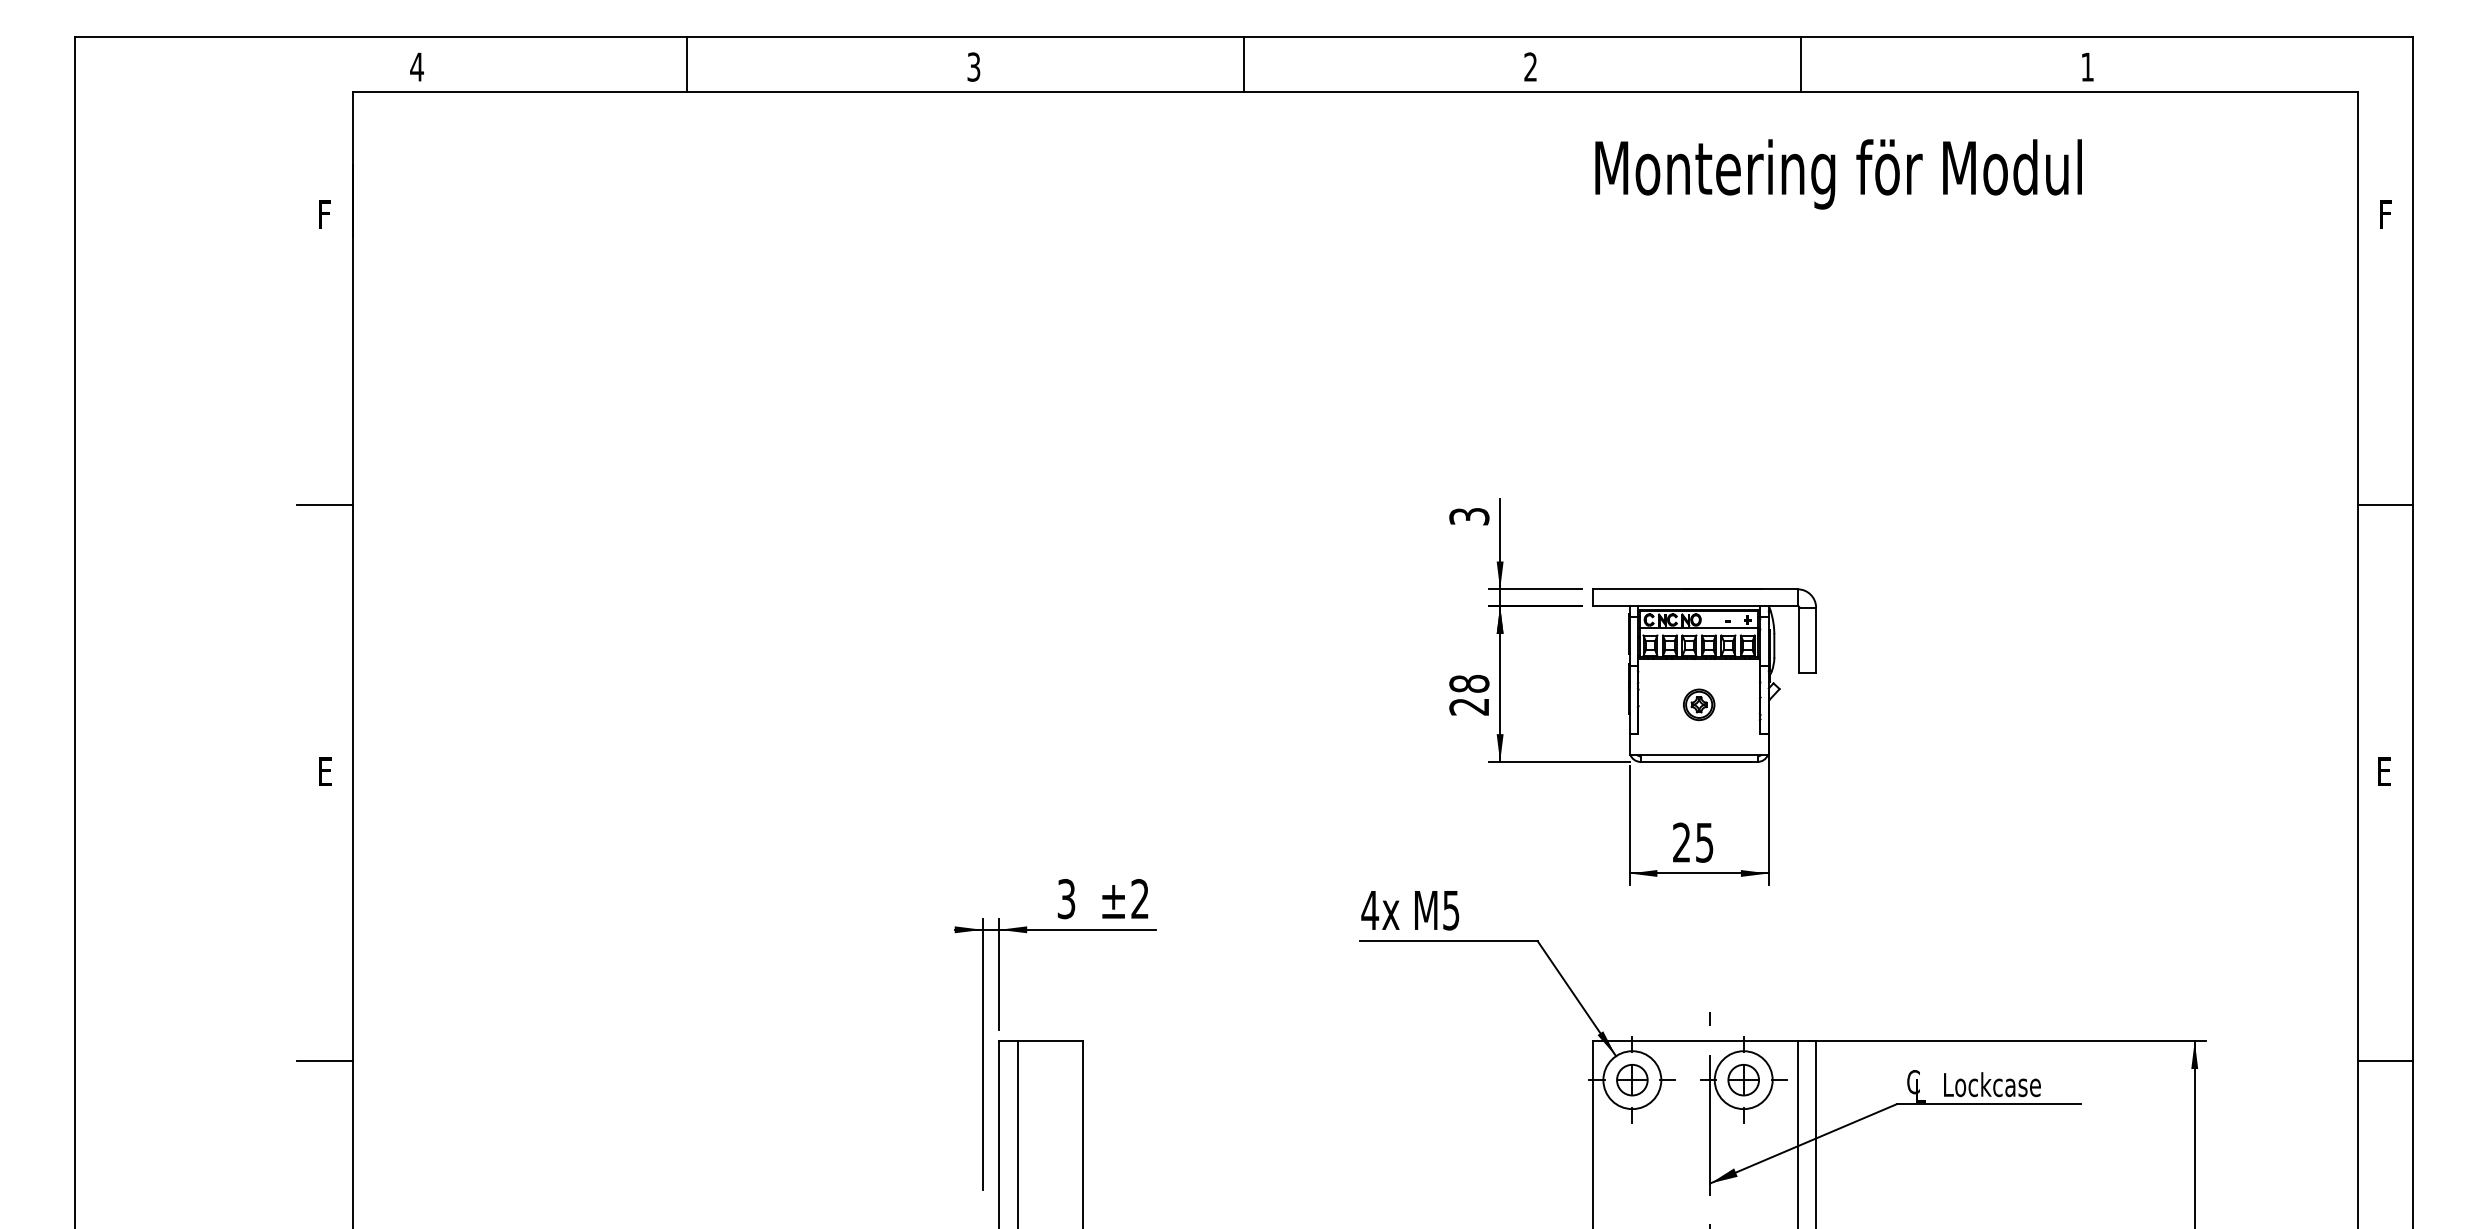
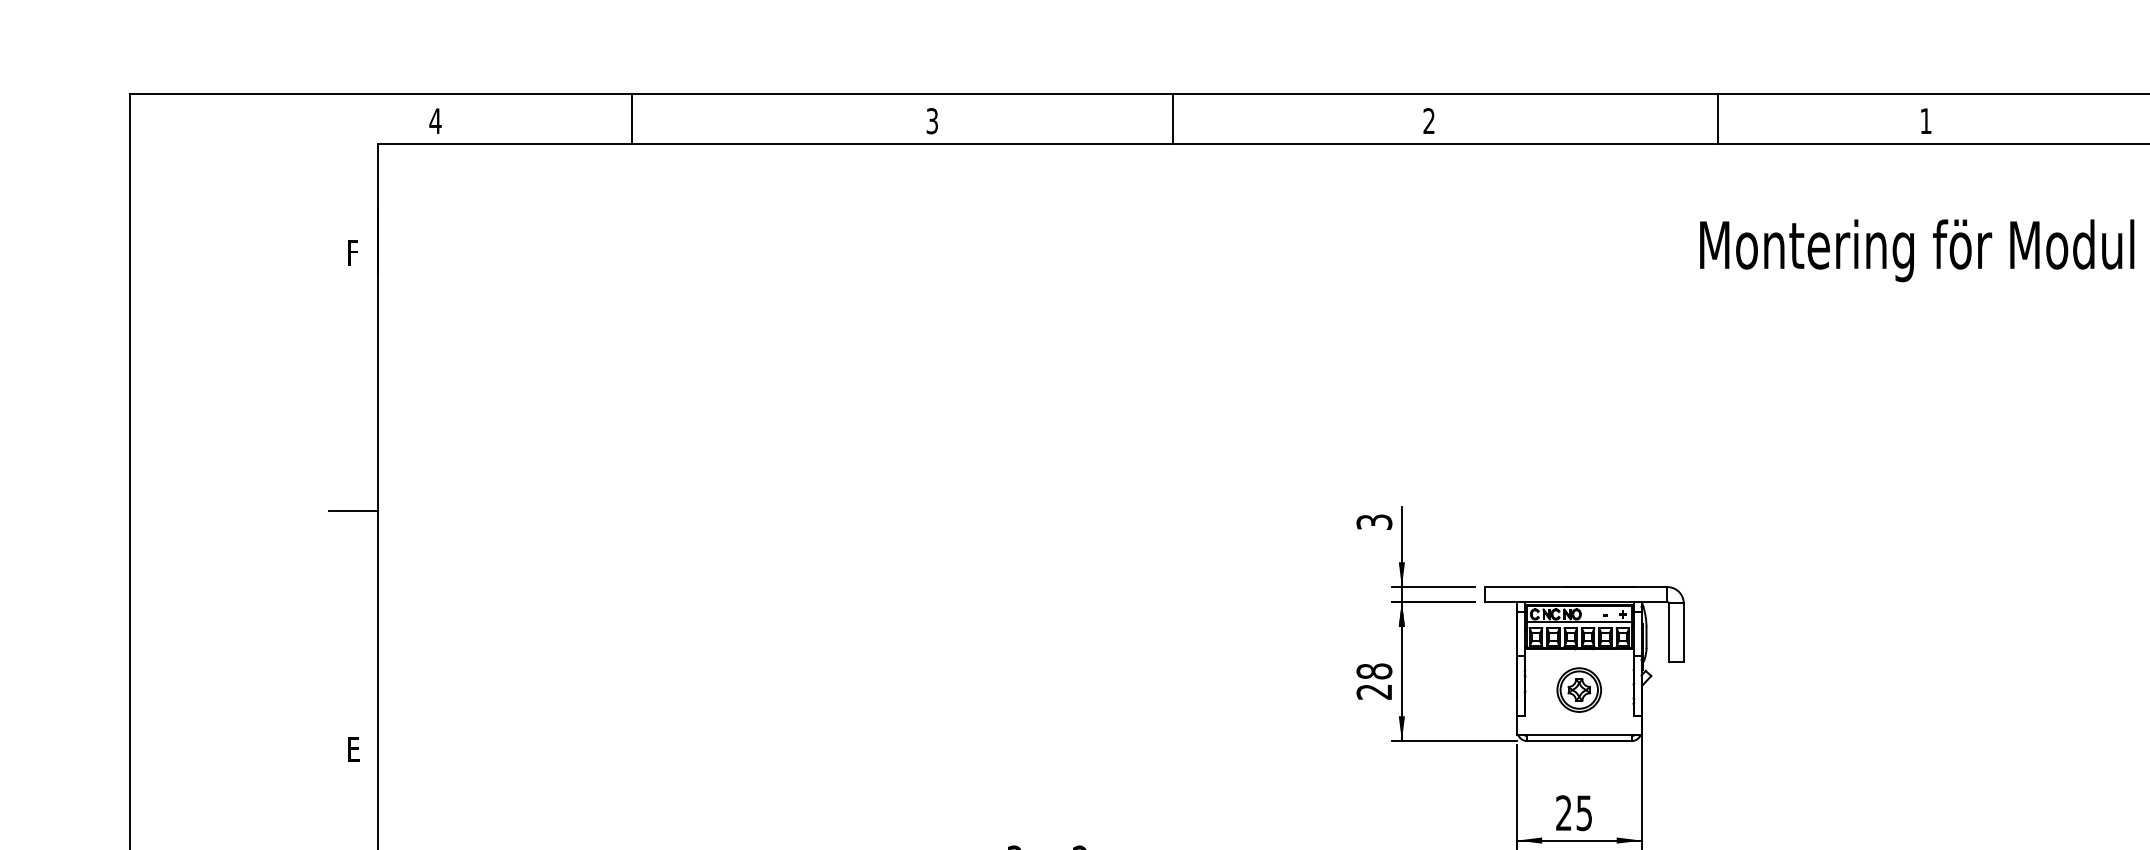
line: (687, 64) -> (632, 118), moved
line: (1800, 64) -> (1718, 118), moved
text: (1838, 174) -> (1916, 250), moved
part: (1699, 704) -> (1579, 689), size x1.6

